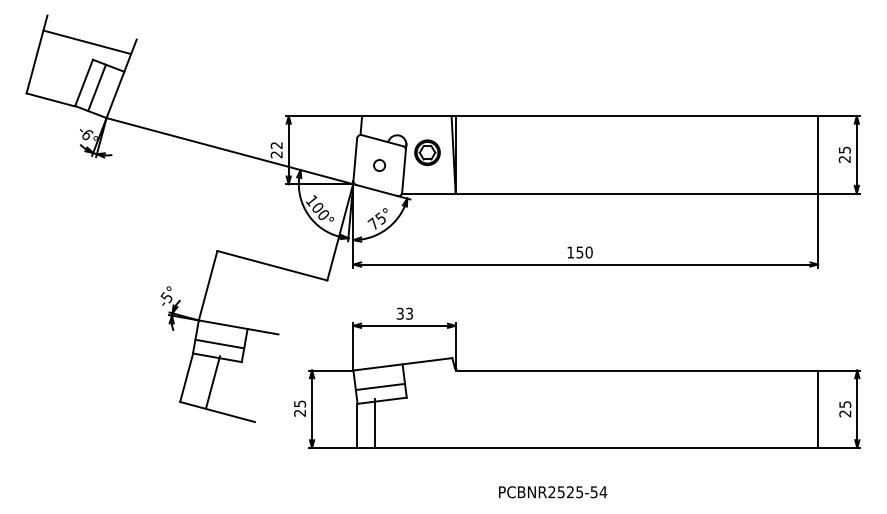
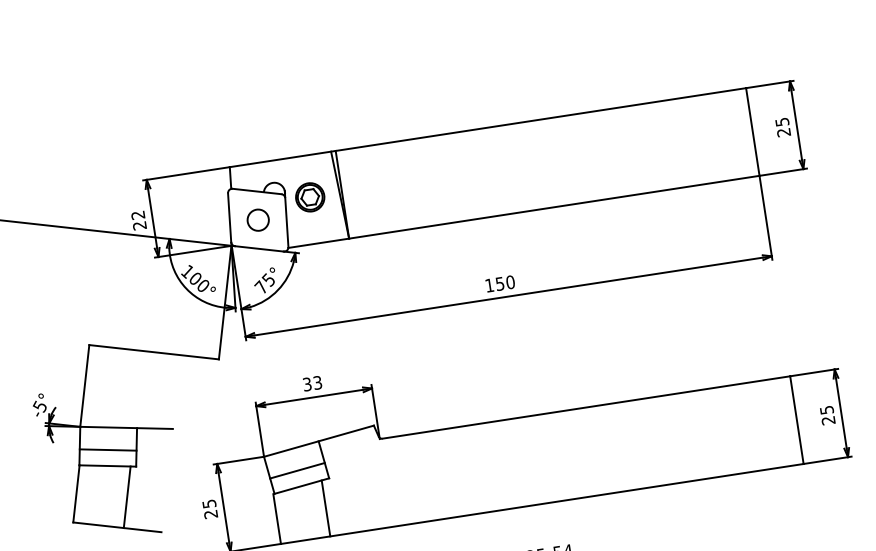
circle: (379, 165) -> (258, 220), size x1.67
line: (213, 382) -> (127, 497), moved
line: (375, 422) -> (326, 507), moved

